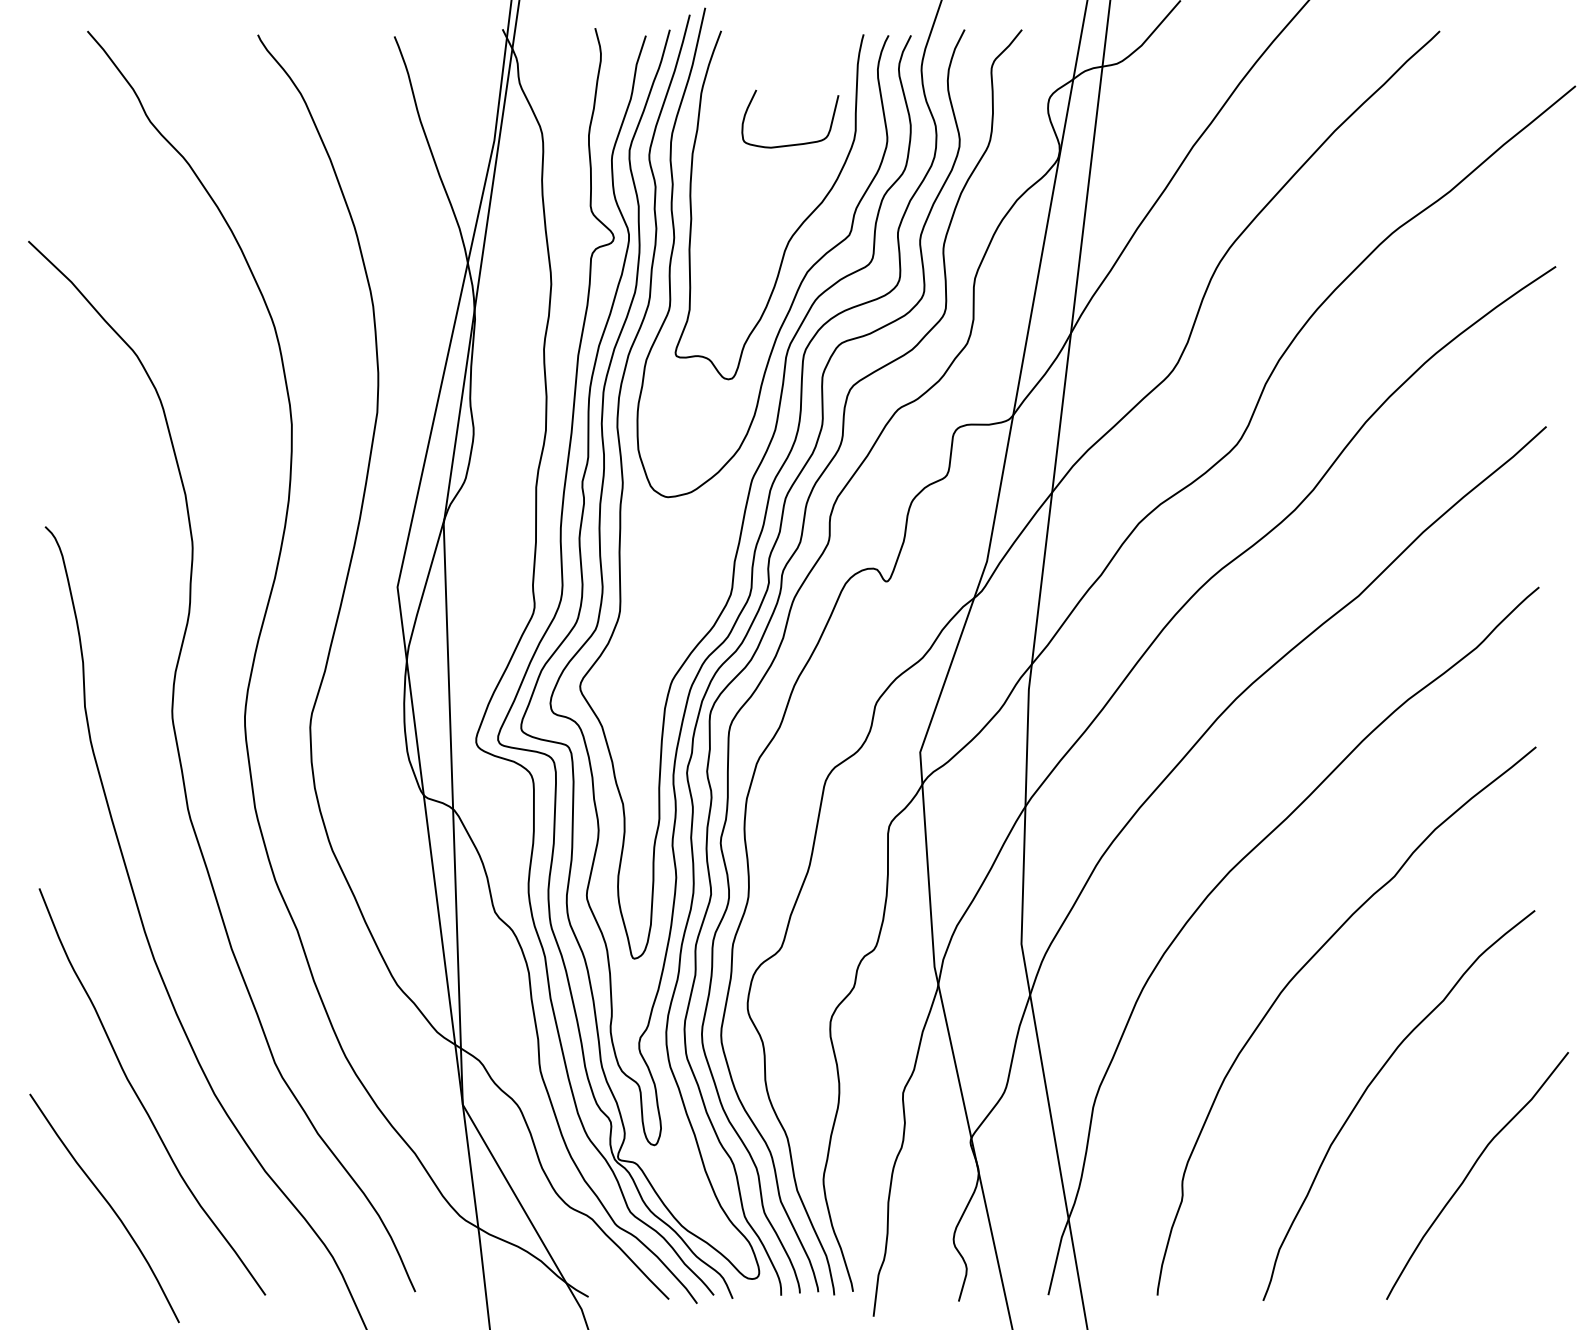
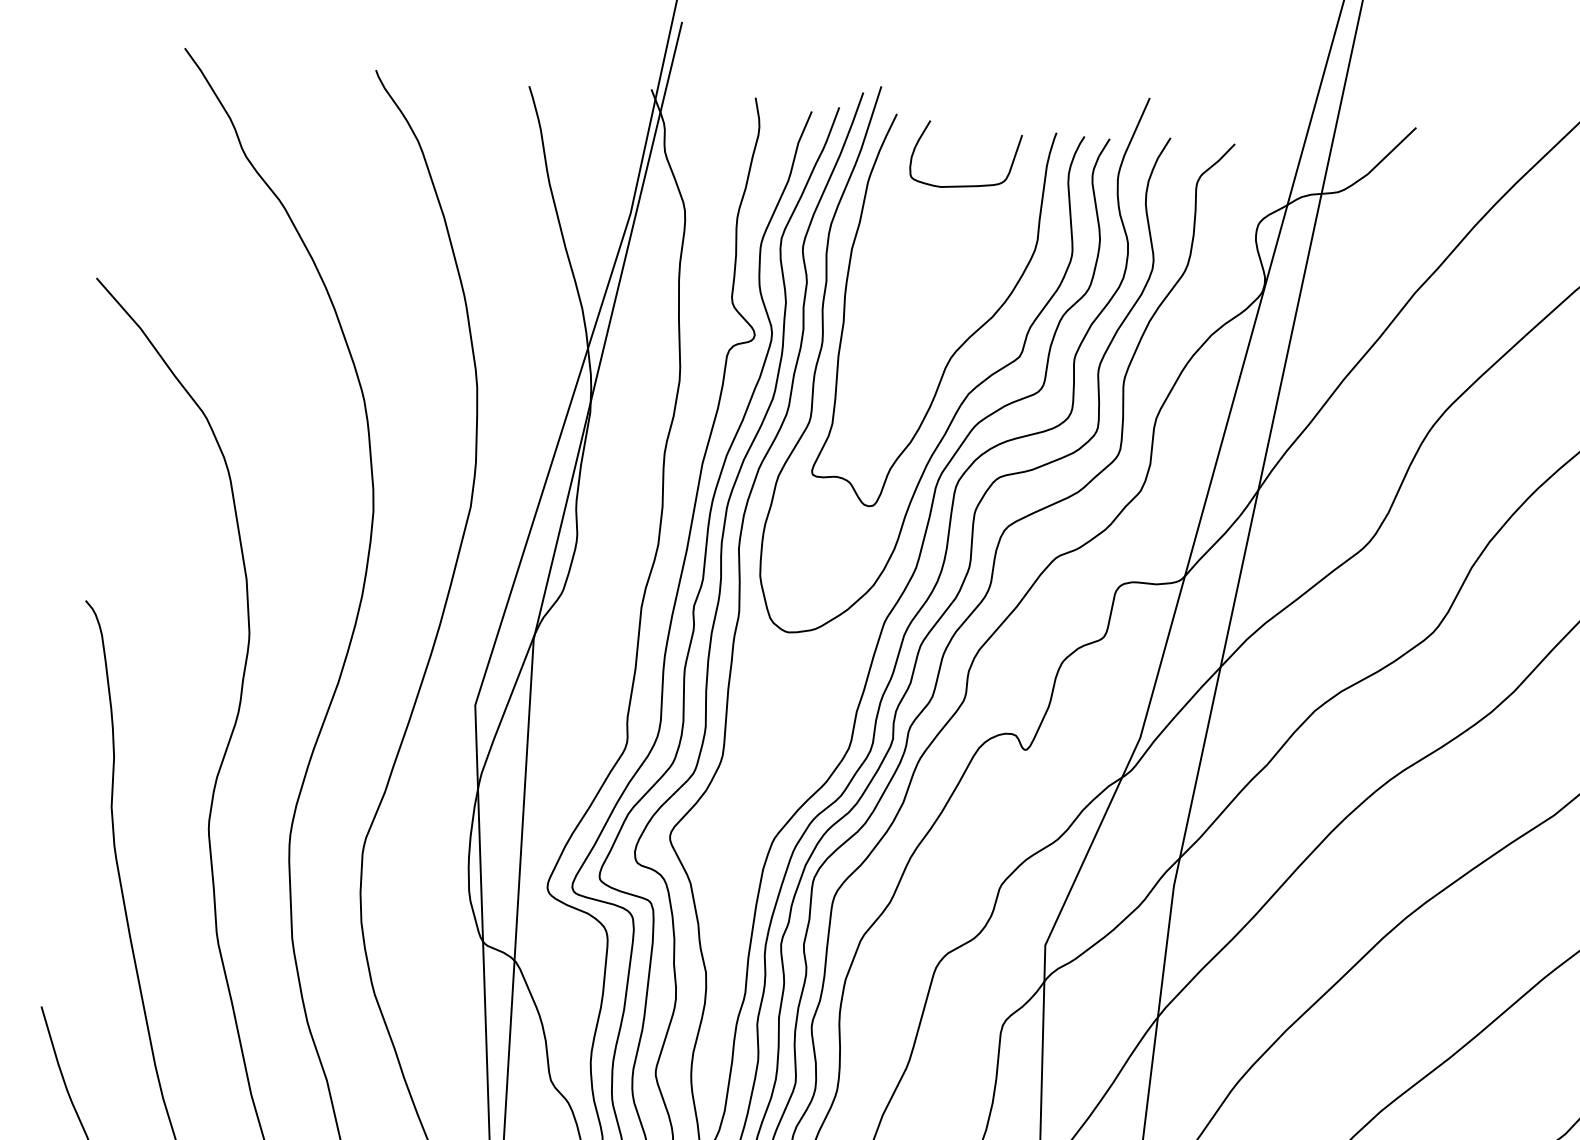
curve: (796, 143) -> (969, 184), moved

